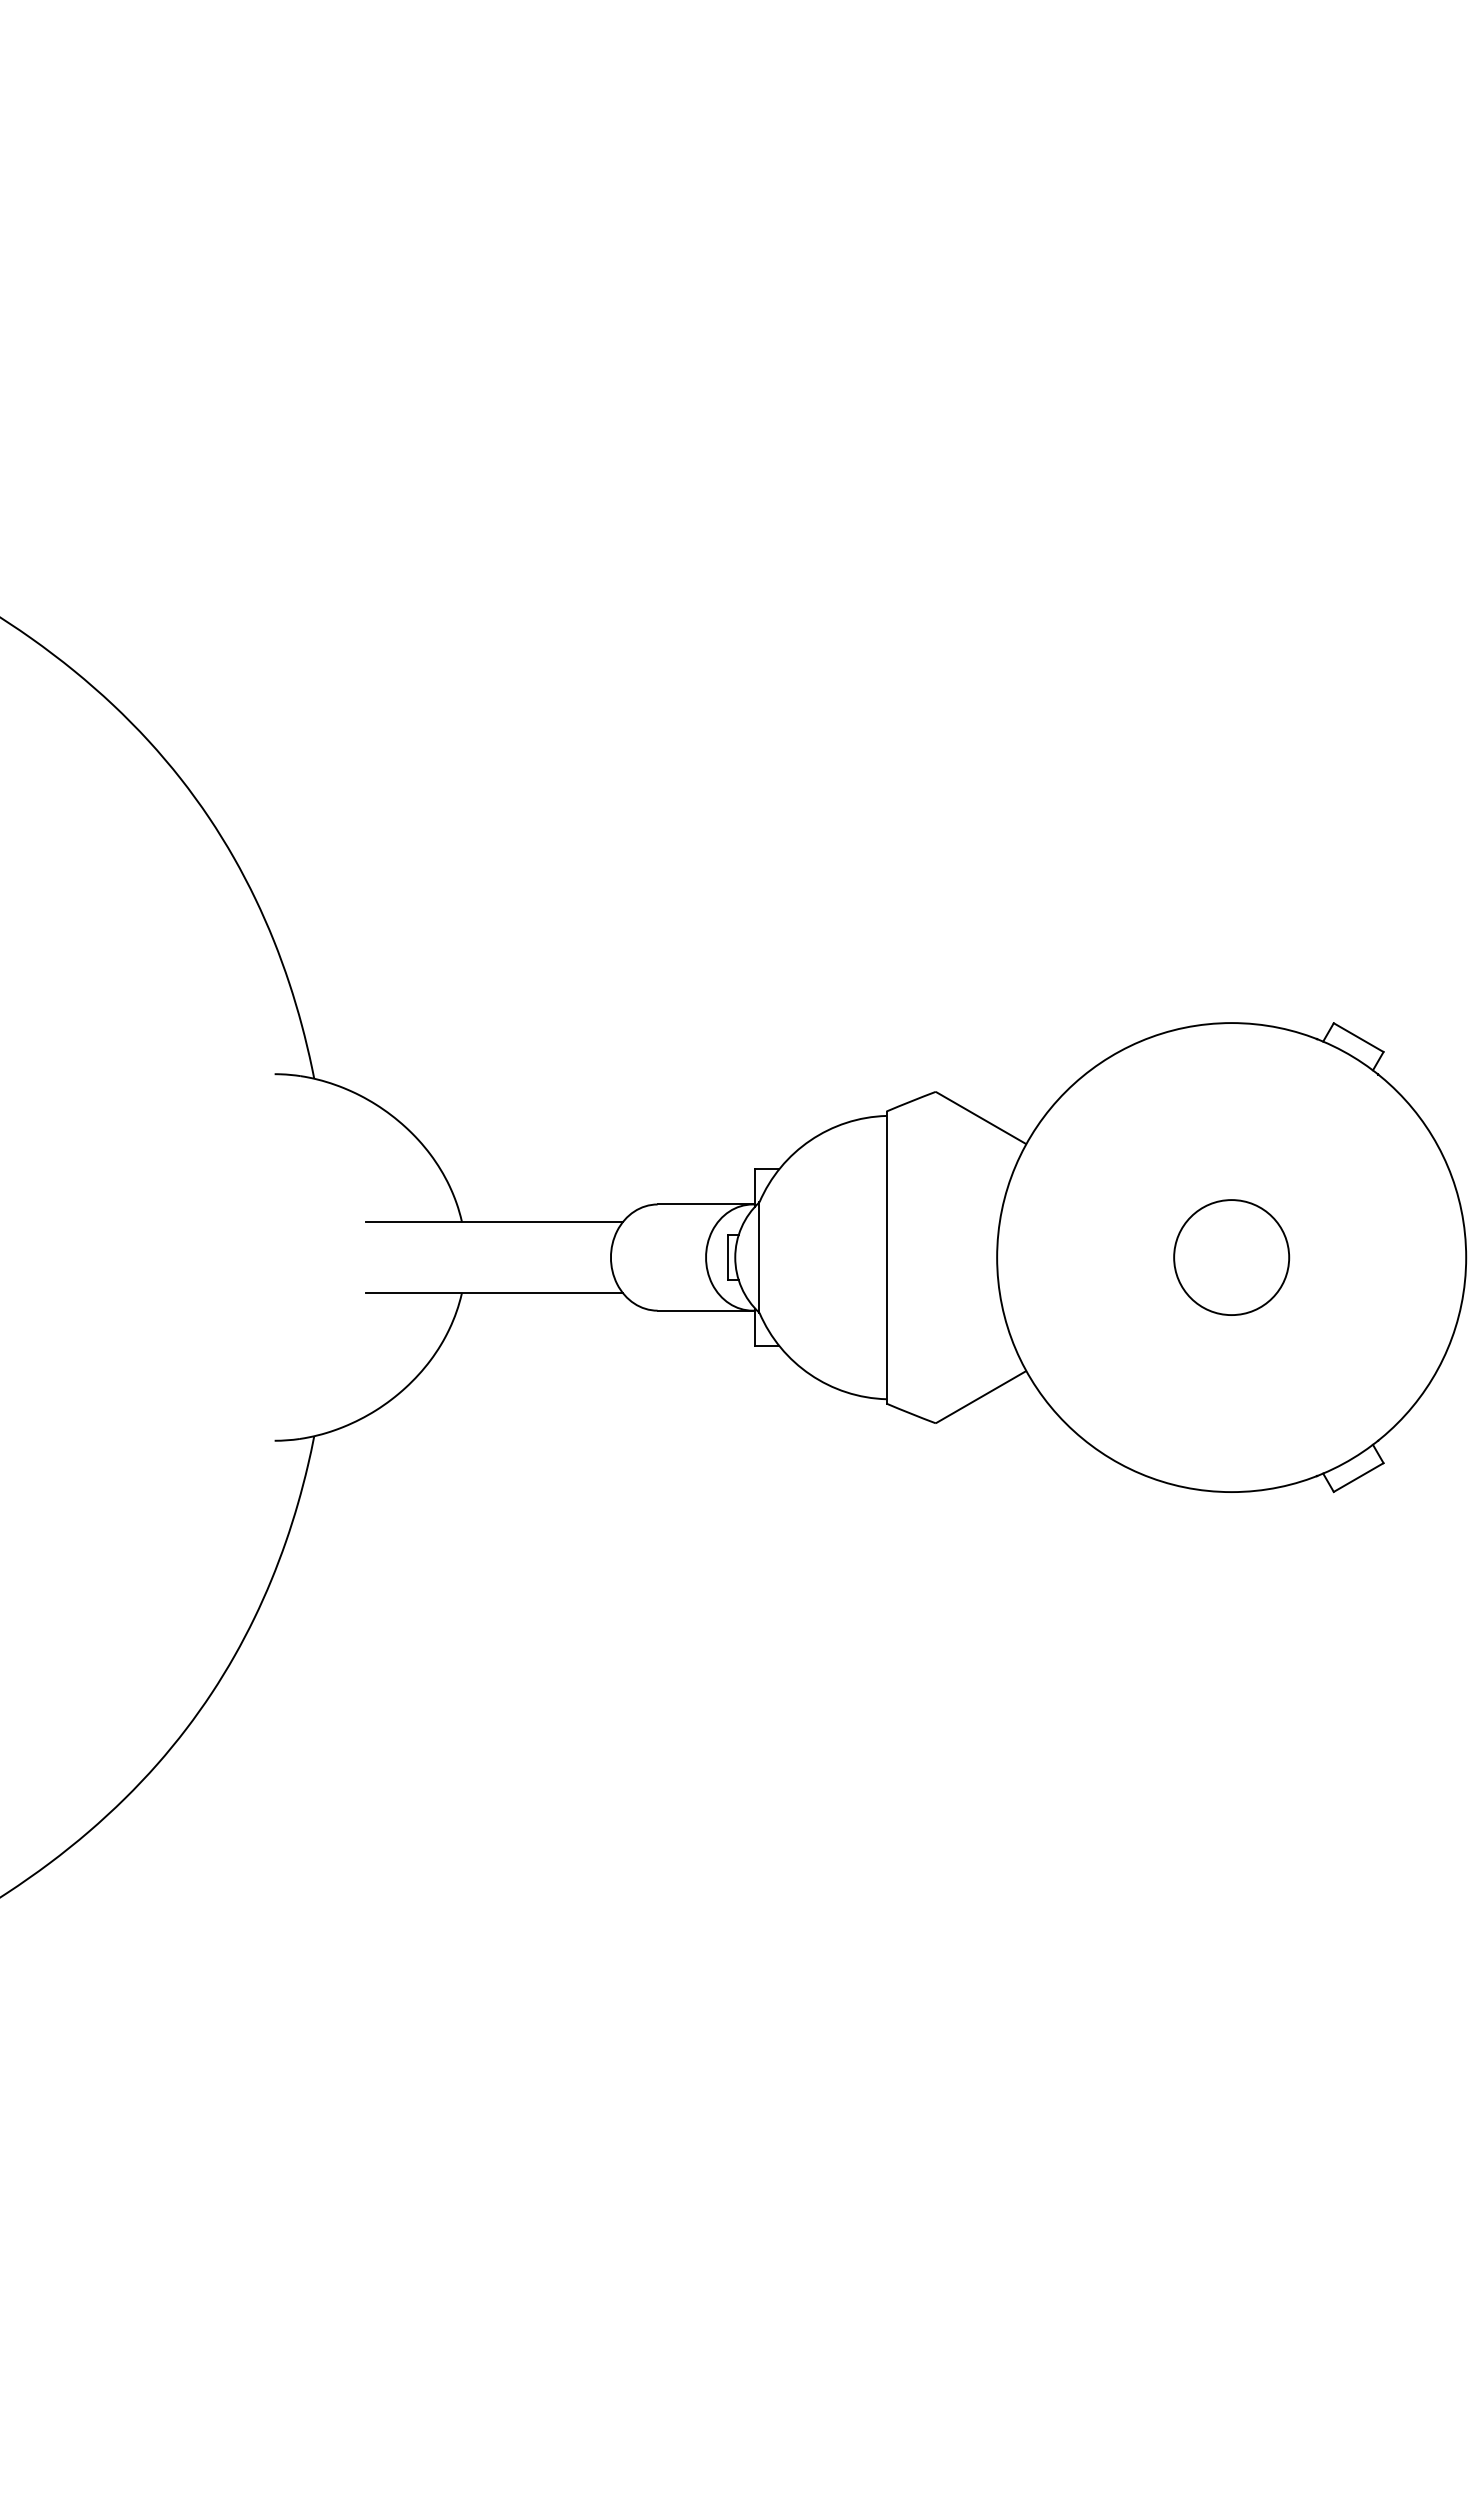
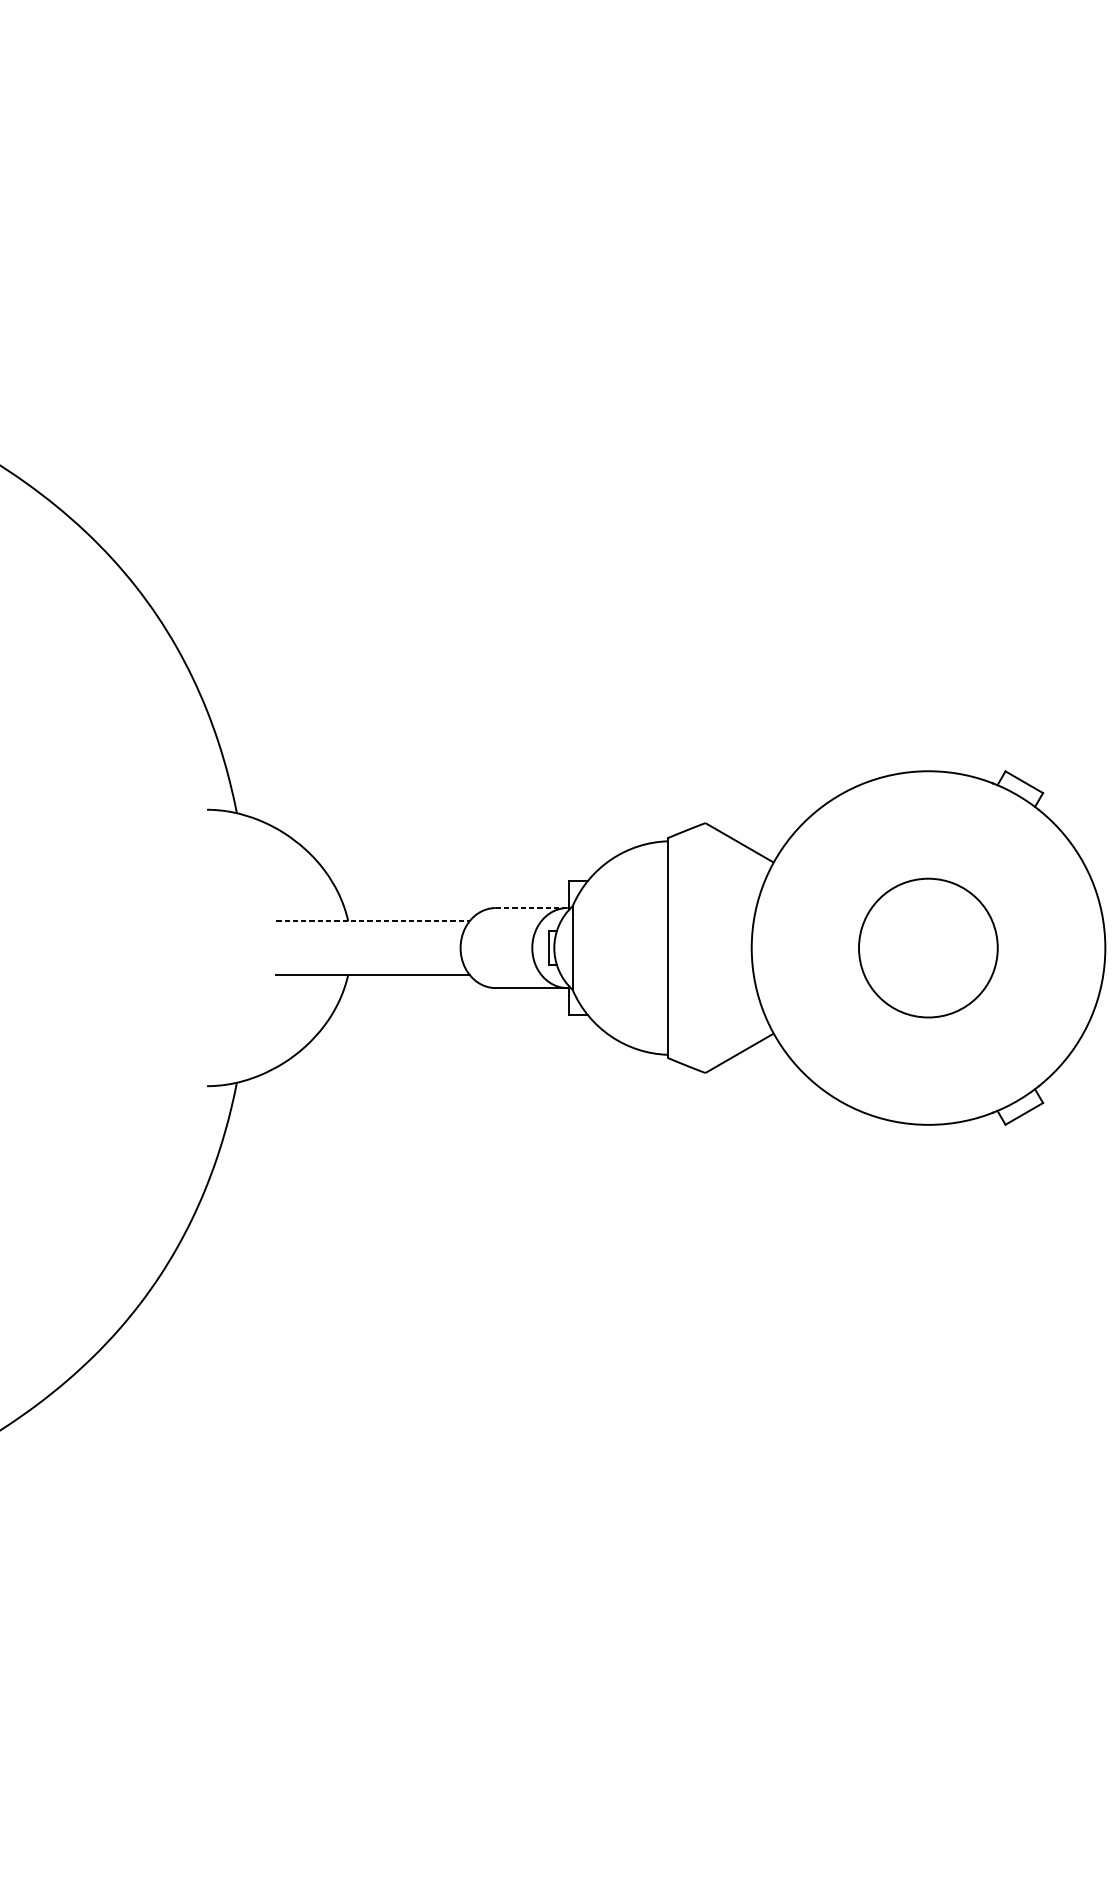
line: (705, 1204) -> (531, 908), solid -> dashed
line: (495, 1222) -> (373, 921), solid -> dashed
circle: (1231, 1257) -> (928, 948), size x1.6

